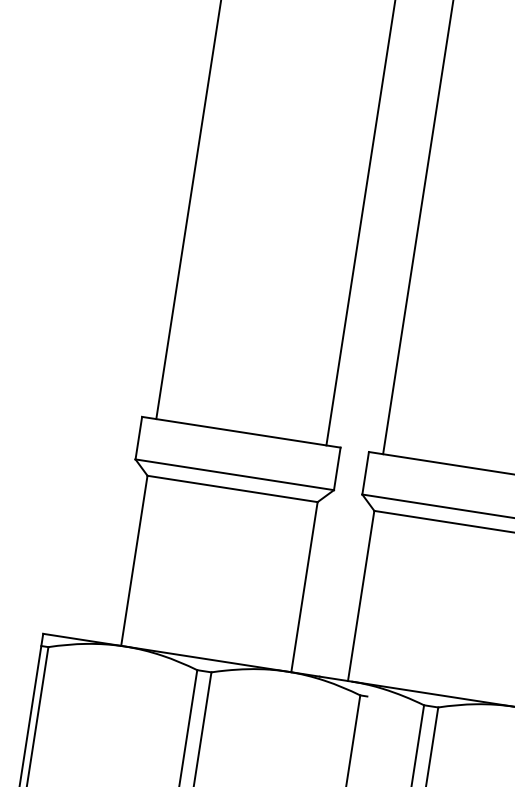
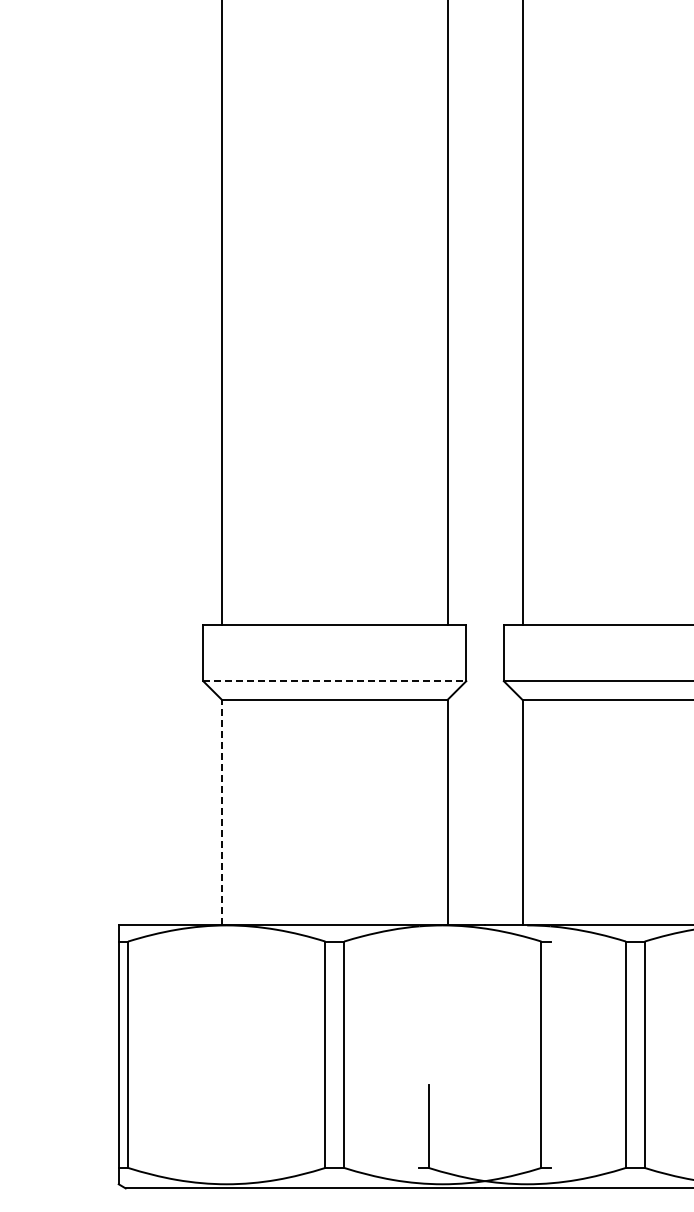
line: (235, 475) -> (335, 681), solid -> dashed
line: (134, 560) -> (222, 812), solid -> dashed

